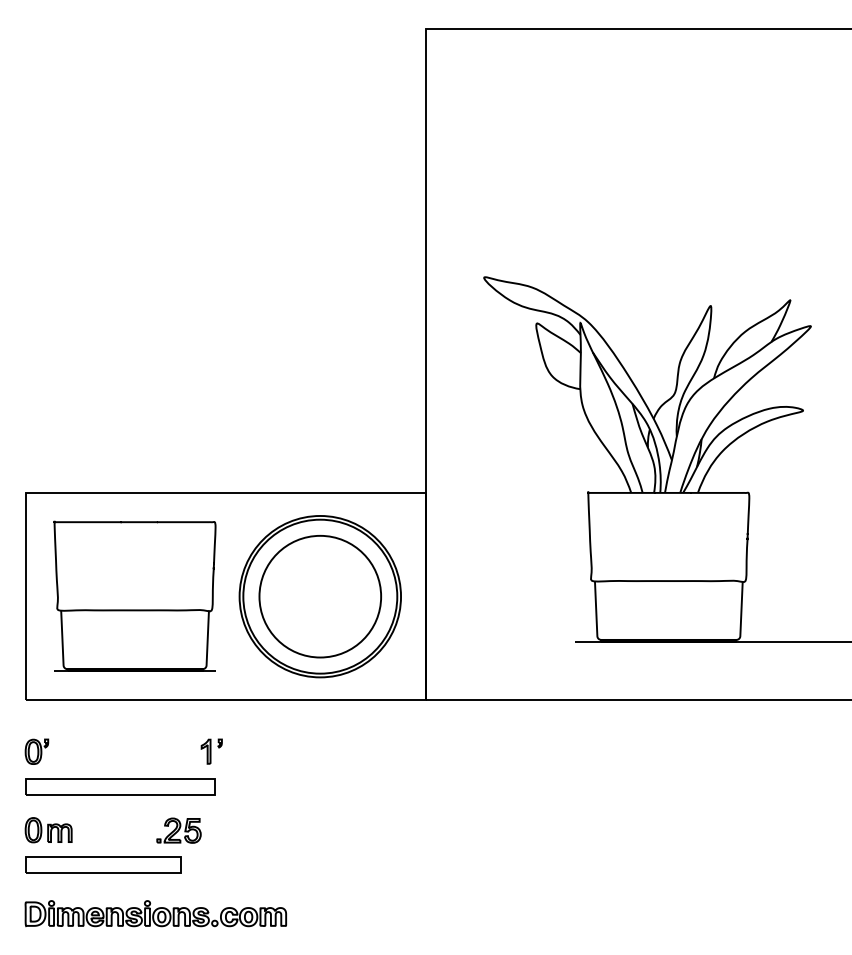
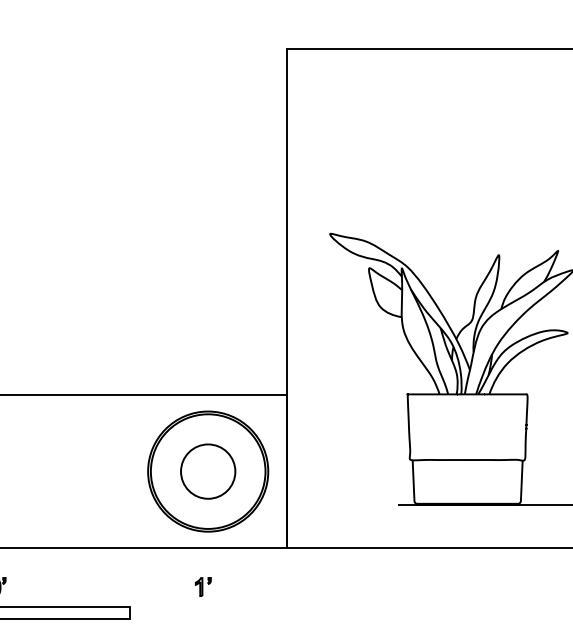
part: (134, 595) -> (69, 470), removed
circle: (320, 596) -> (208, 471), size x0.6
part: (211, 751) -> (203, 586), moved

